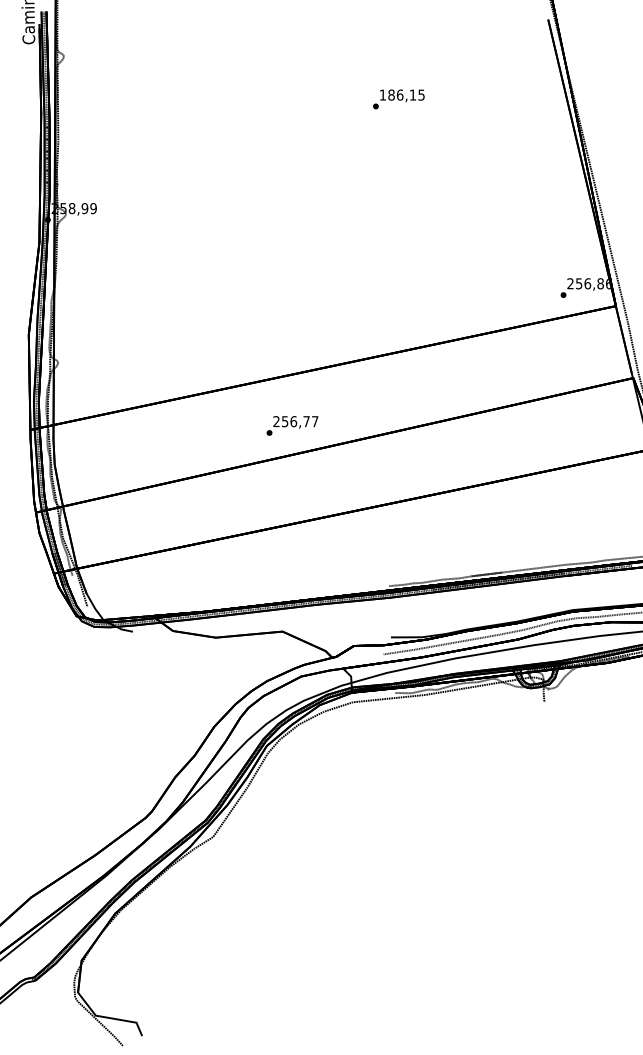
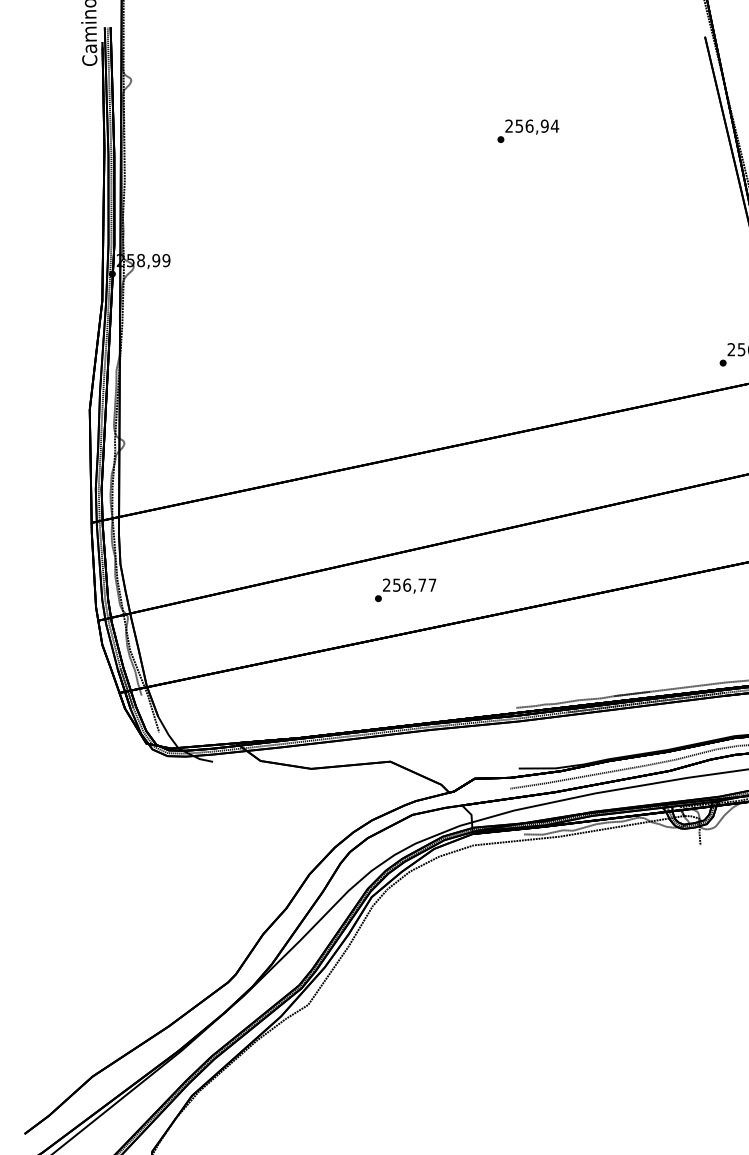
text: (402, 94) -> (532, 125), 186,15 -> 256,94
text: (292, 425) -> (405, 589), moved

